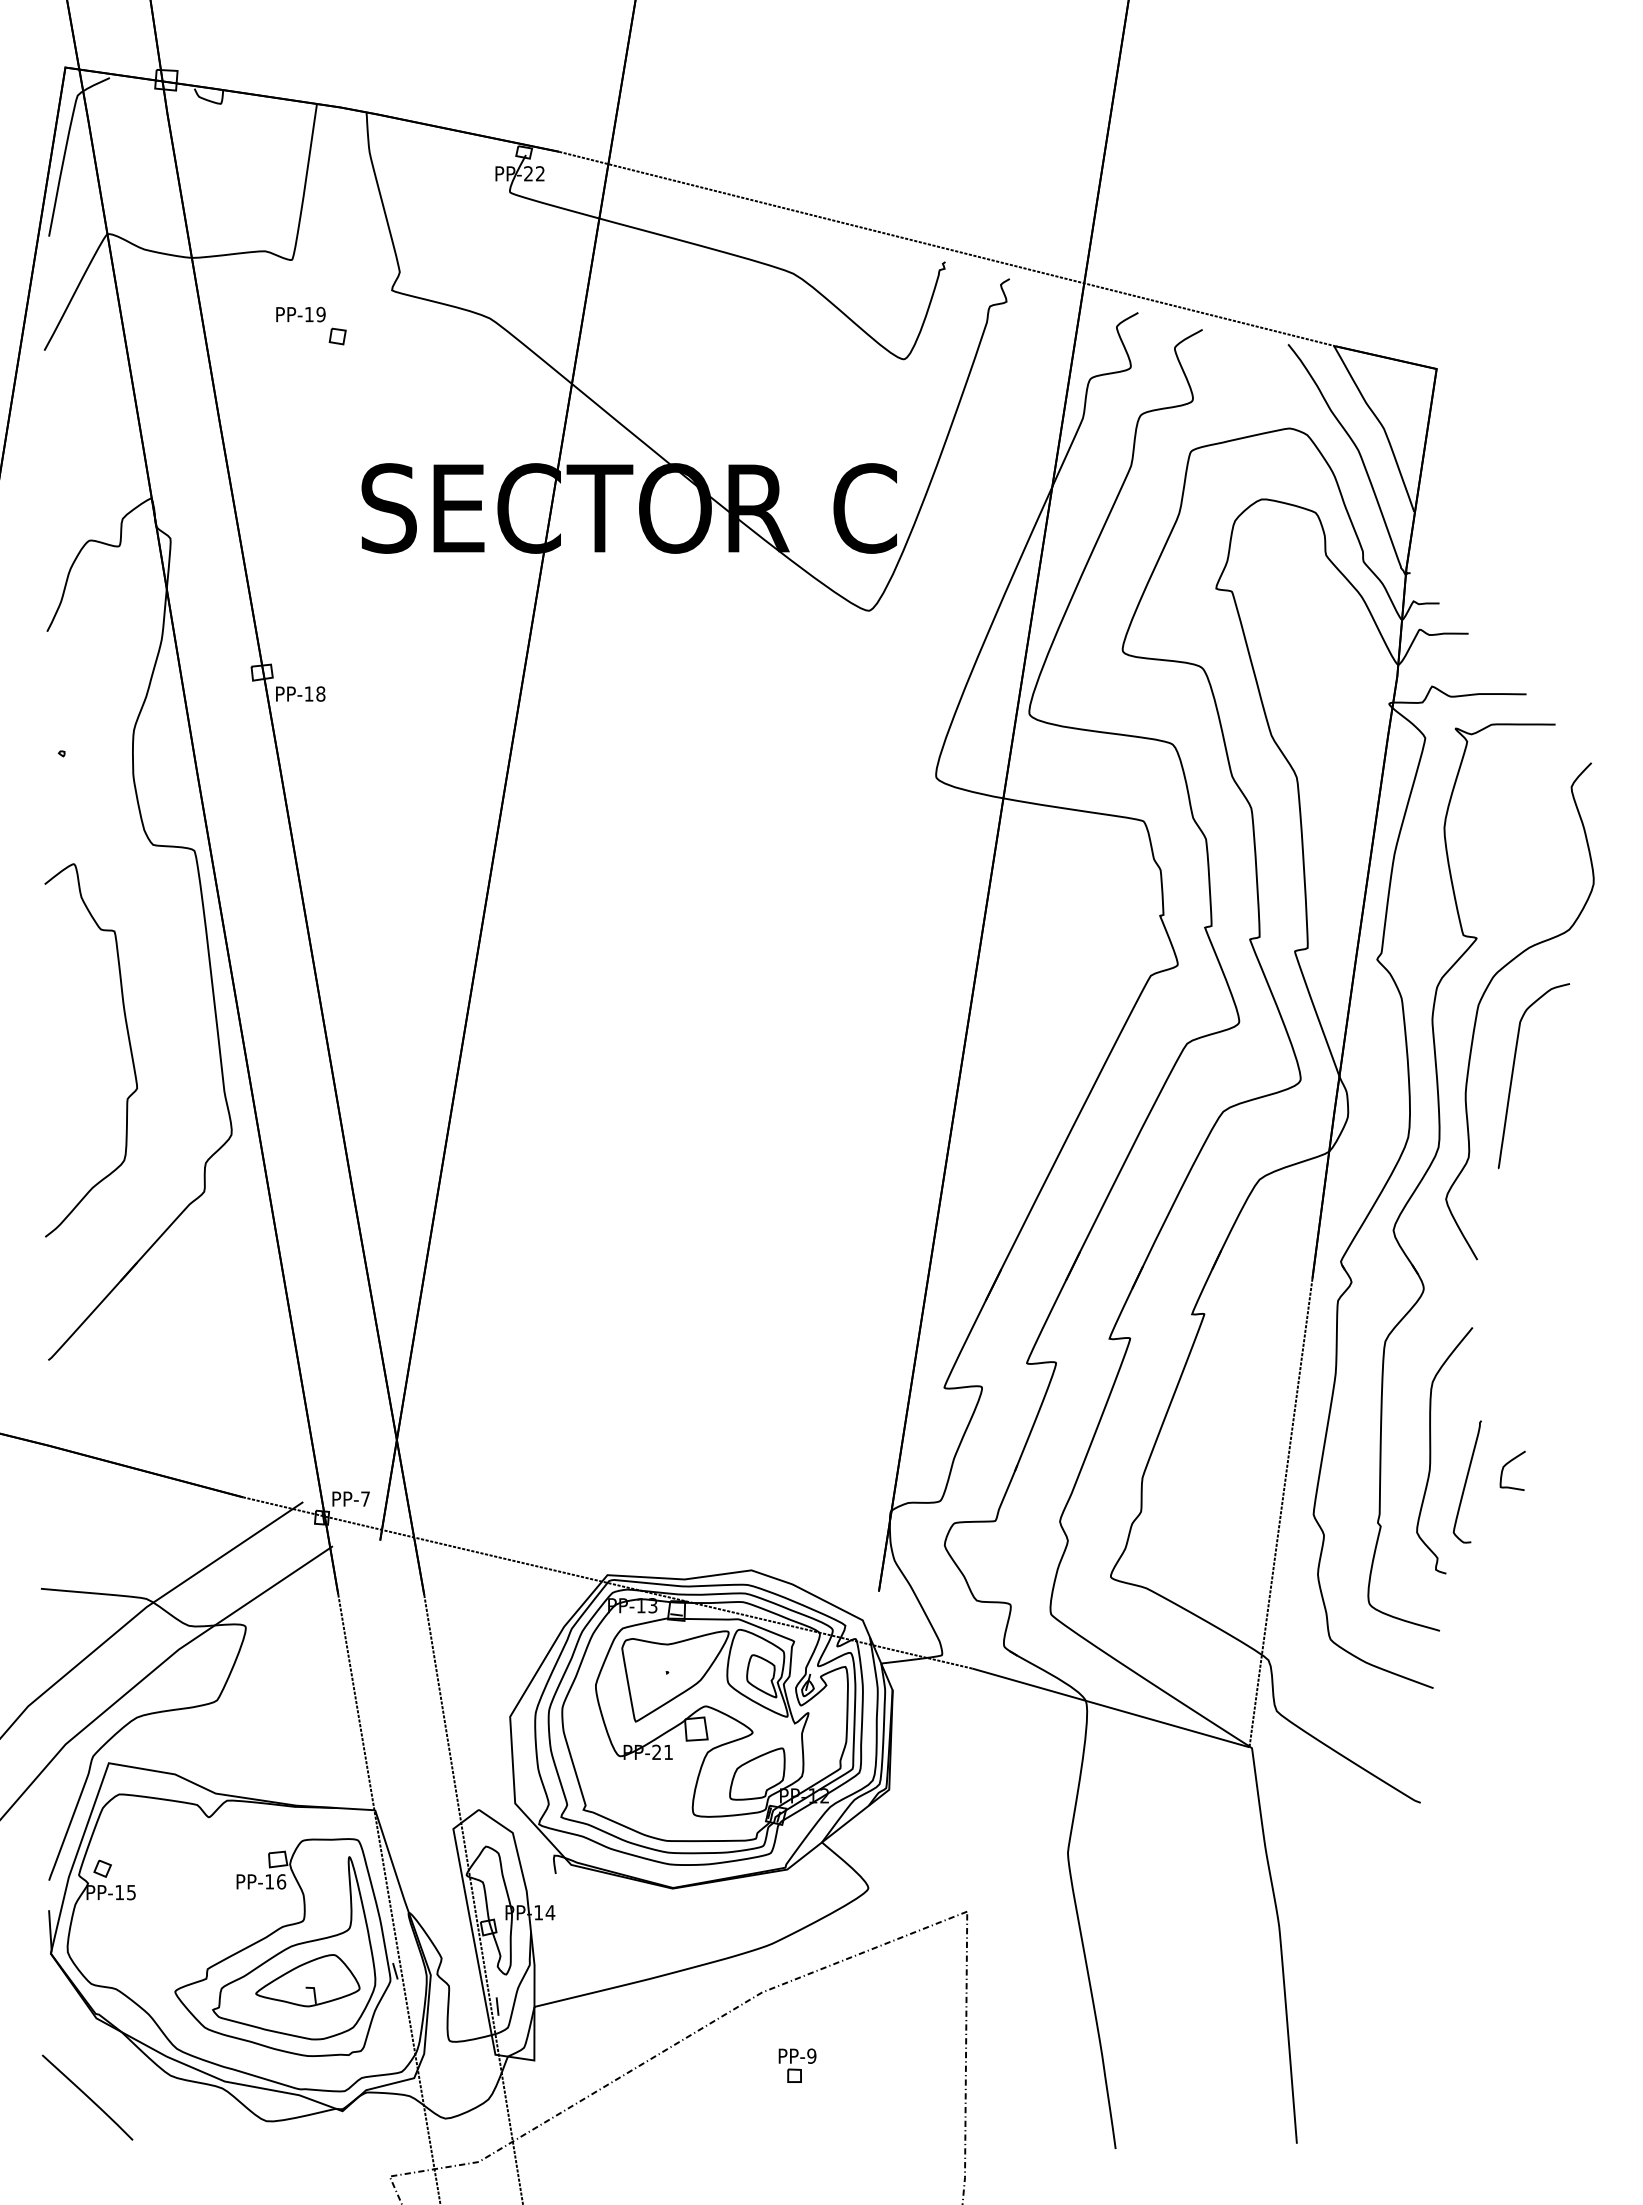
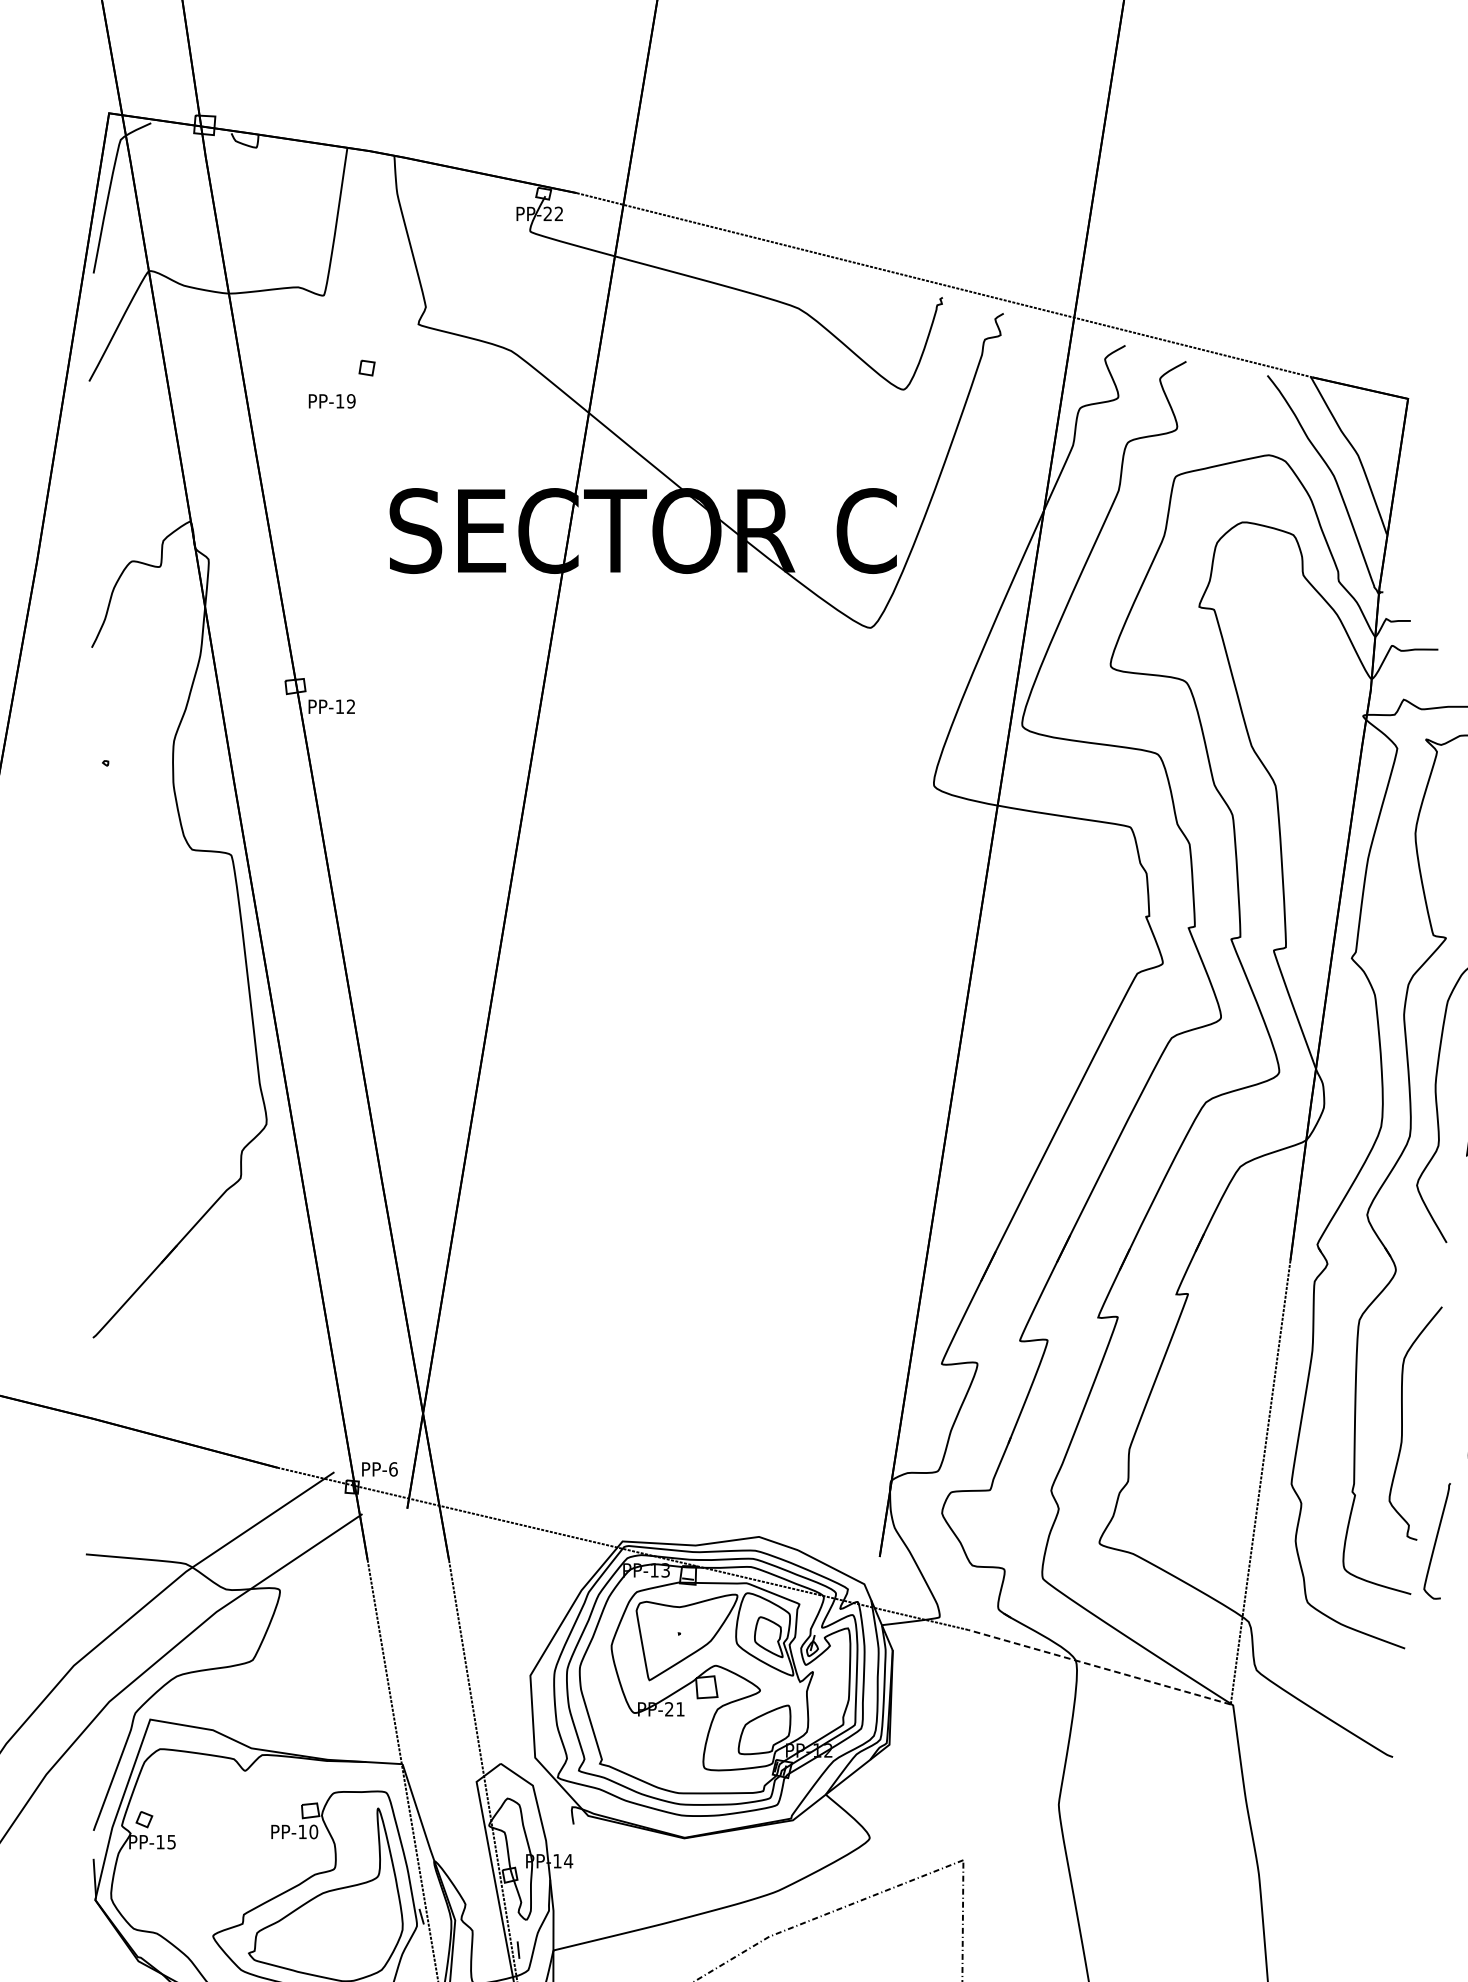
text: (300, 314) -> (331, 401), moved
text: (320, 693) -> (350, 706), PP-18 -> PP-12
curve: (128, 1042) -> (168, 1036), removed
curve: (1466, 1481) -> (1436, 1540), moved
text: (365, 1498) -> (393, 1468), PP-7 -> PP-6
line: (1110, 1707) -> (1099, 1666), solid -> dashed
text: (281, 1881) -> (313, 1831), PP-16 -> PP-10
part: (307, 1980) -> (338, 1925), removed

